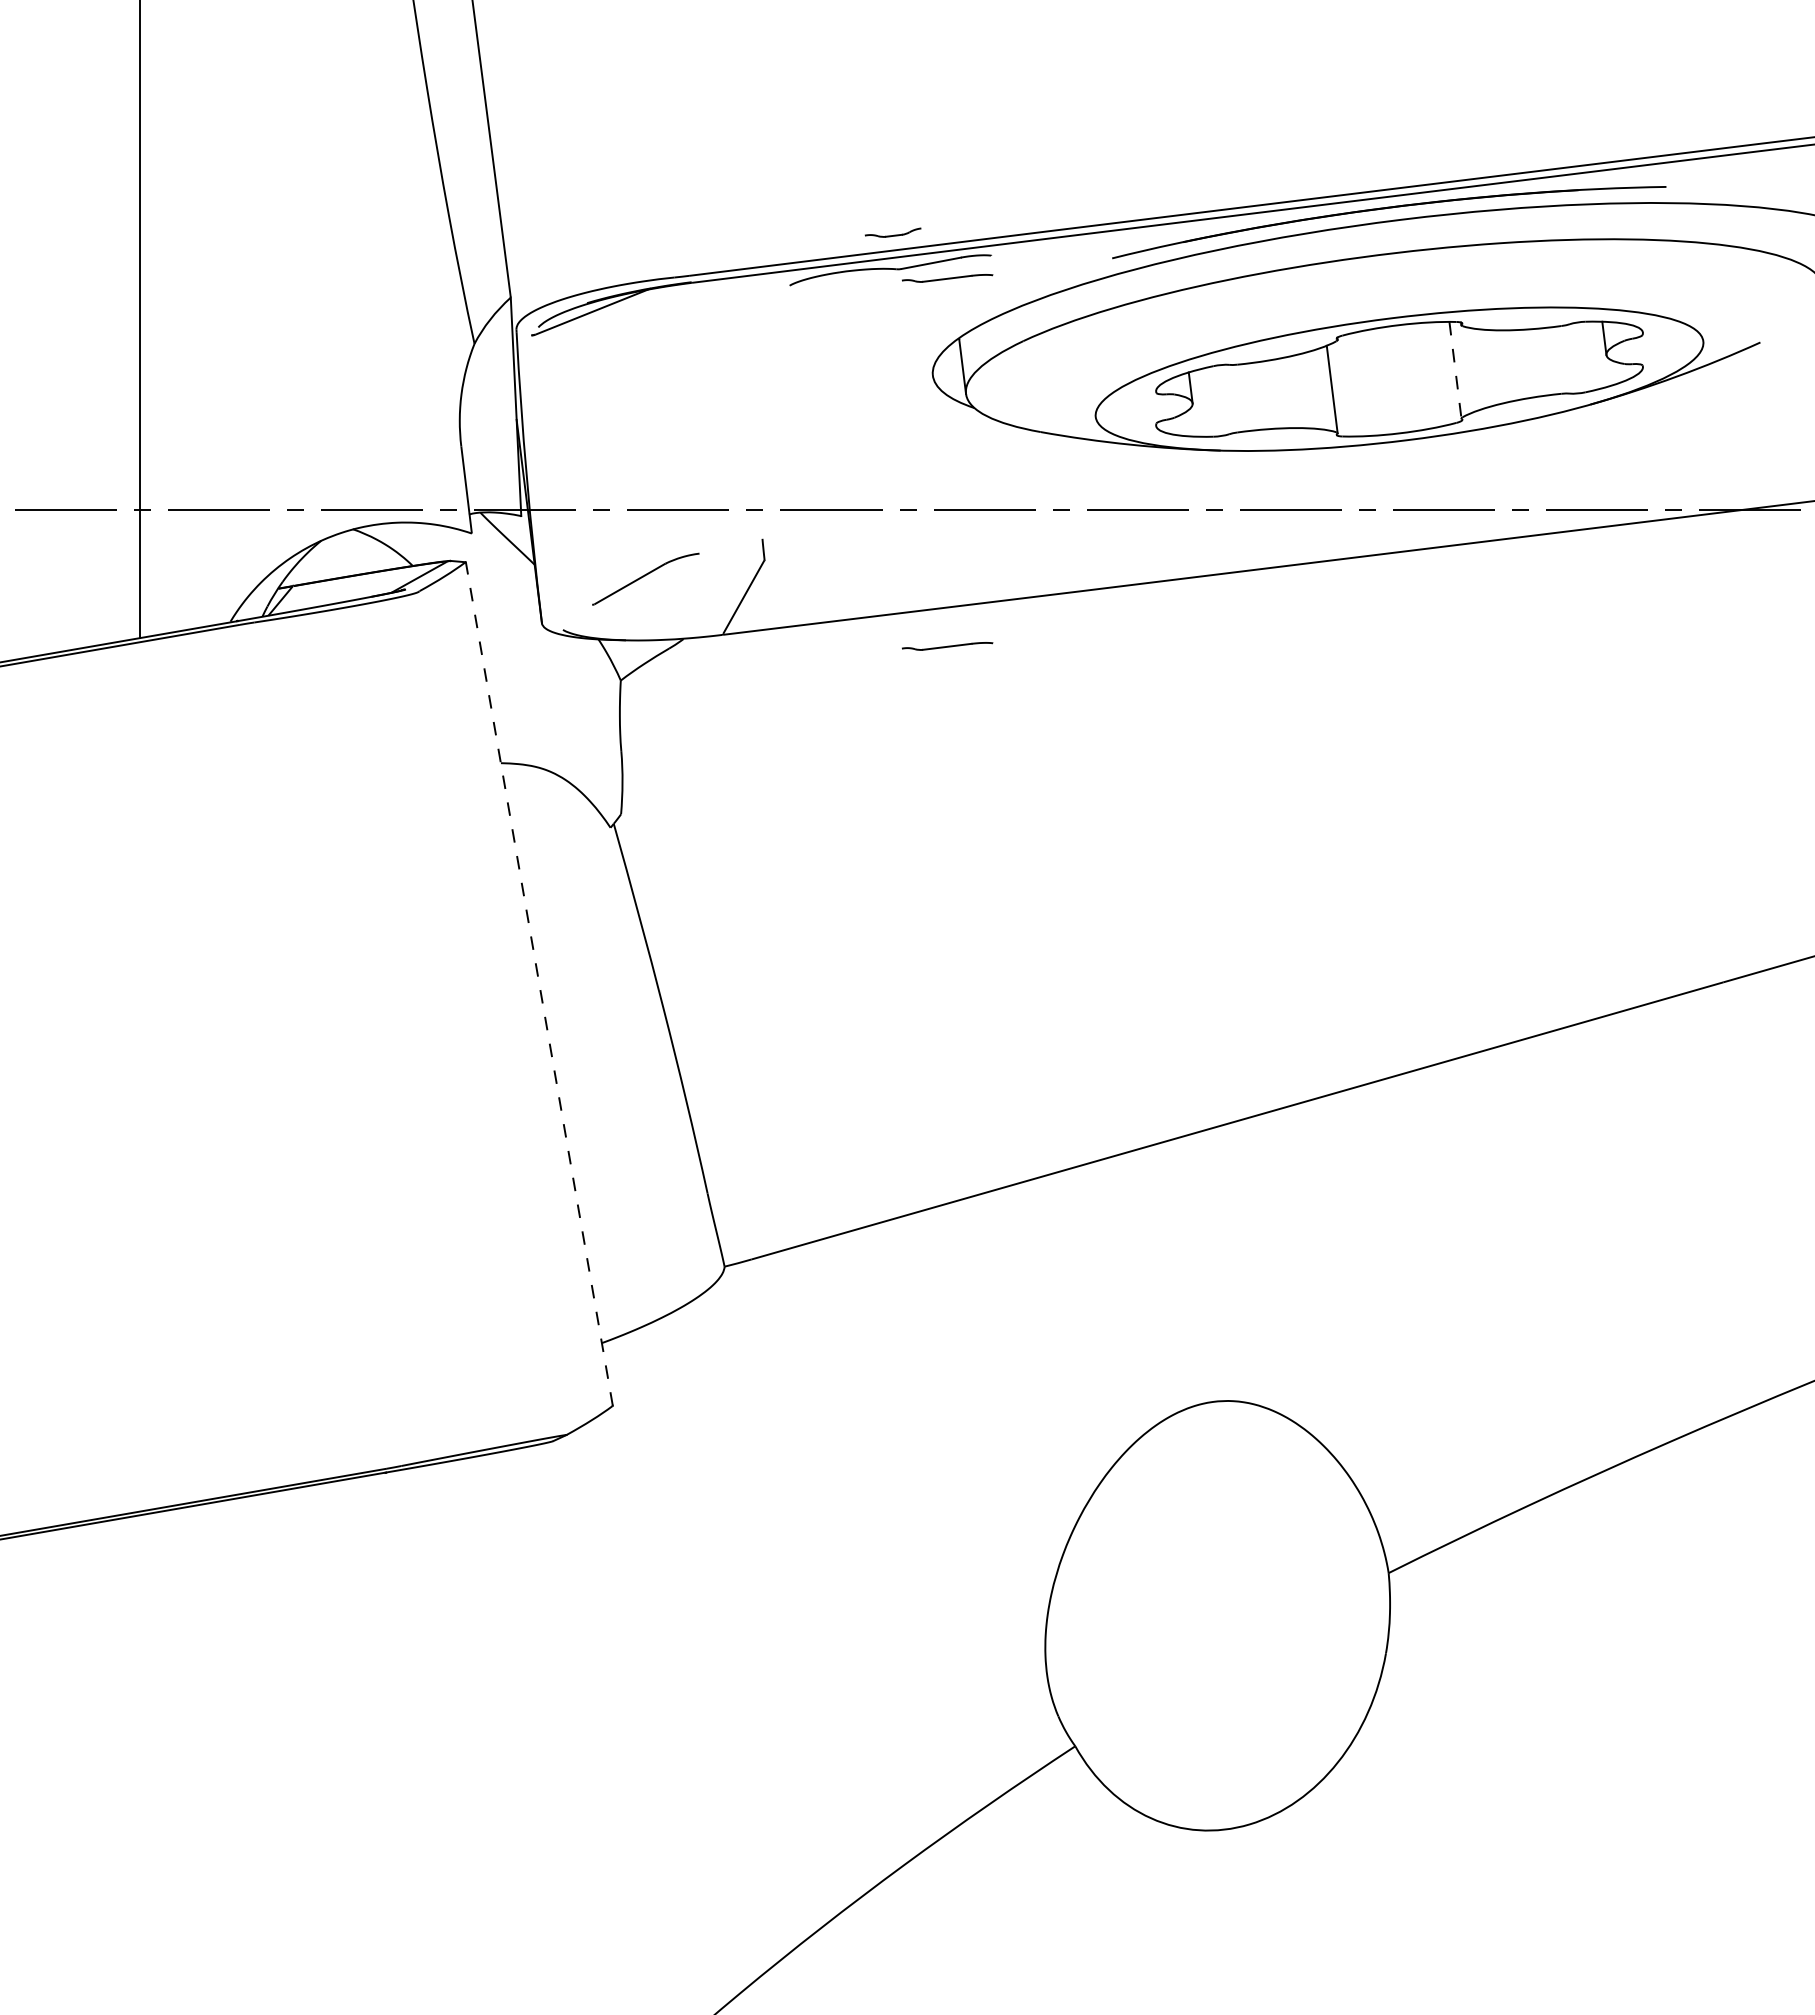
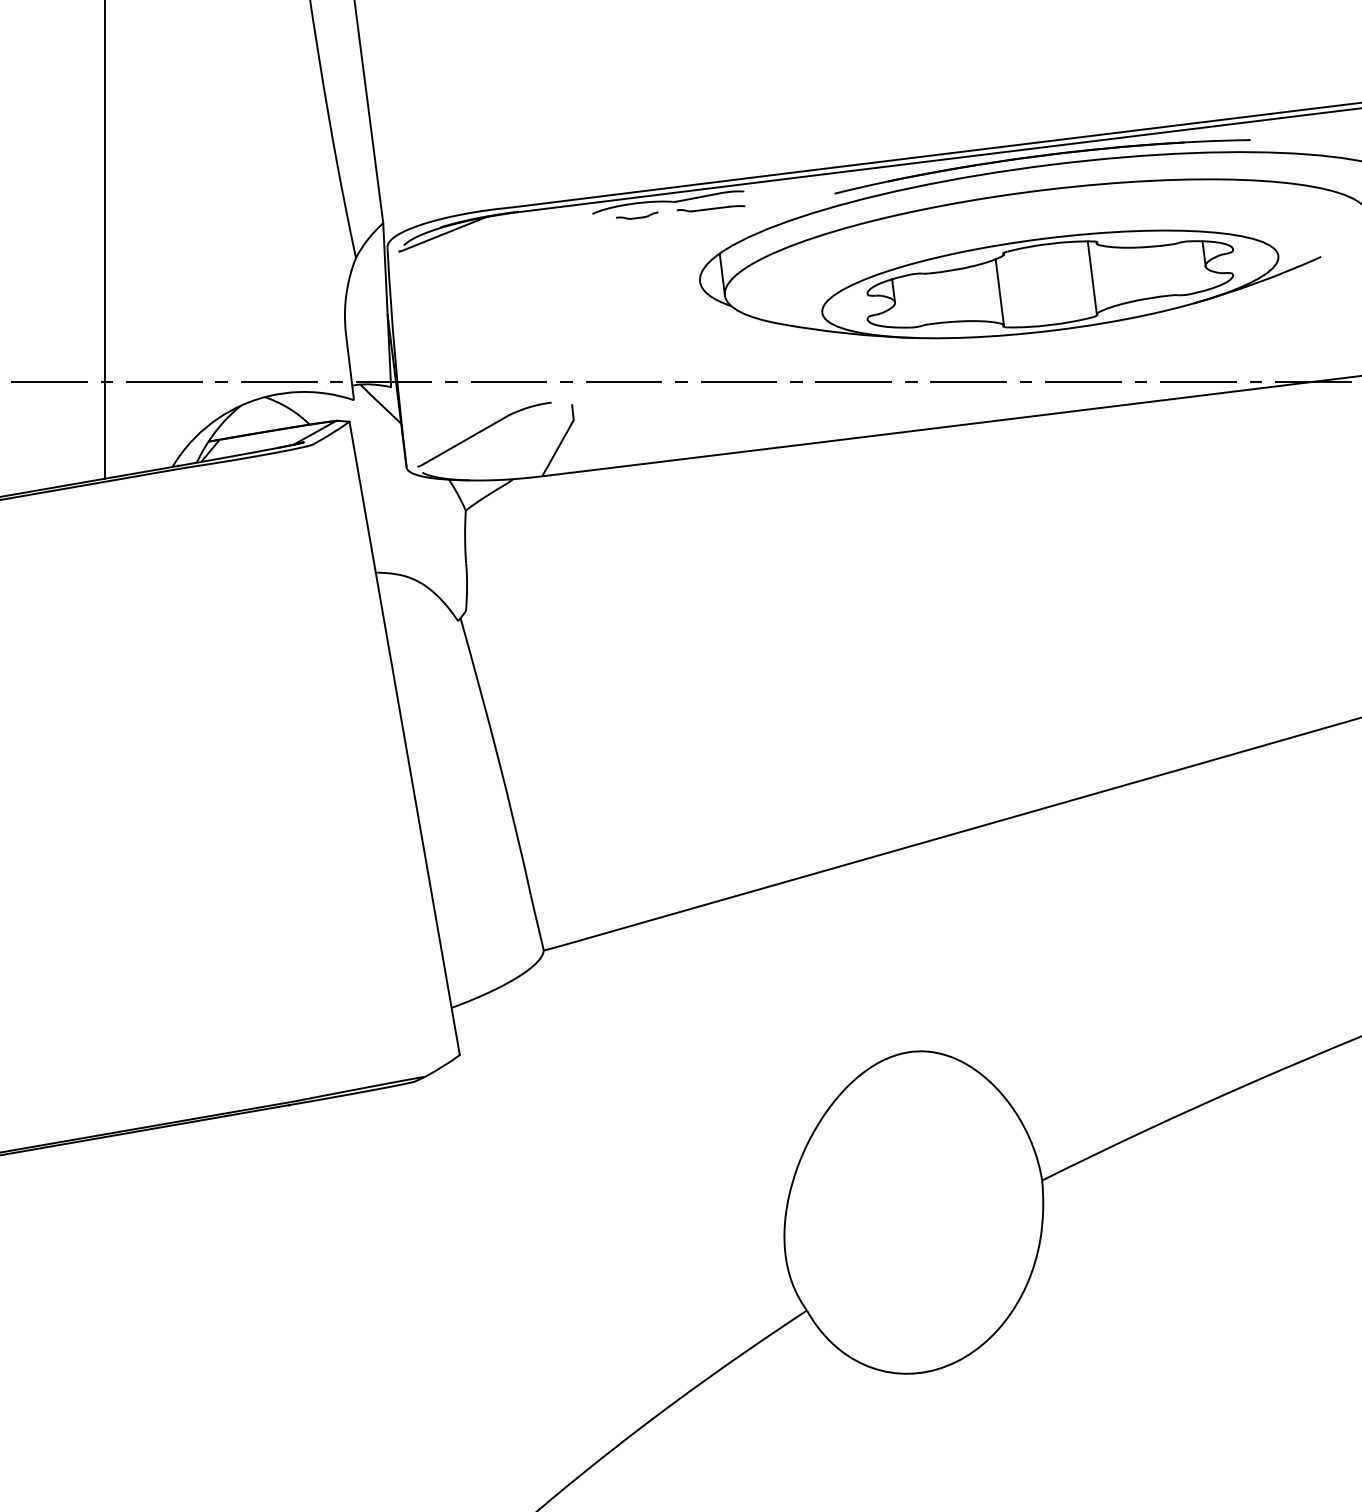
part: (892, 232) -> (636, 215), moved
line: (1455, 370) -> (1092, 277), dashed -> solid
part: (645, 578) -> (484, 433), size x1.67
part: (947, 646) -> (711, 485), removed
line: (539, 983) -> (404, 737), dashed -> solid

